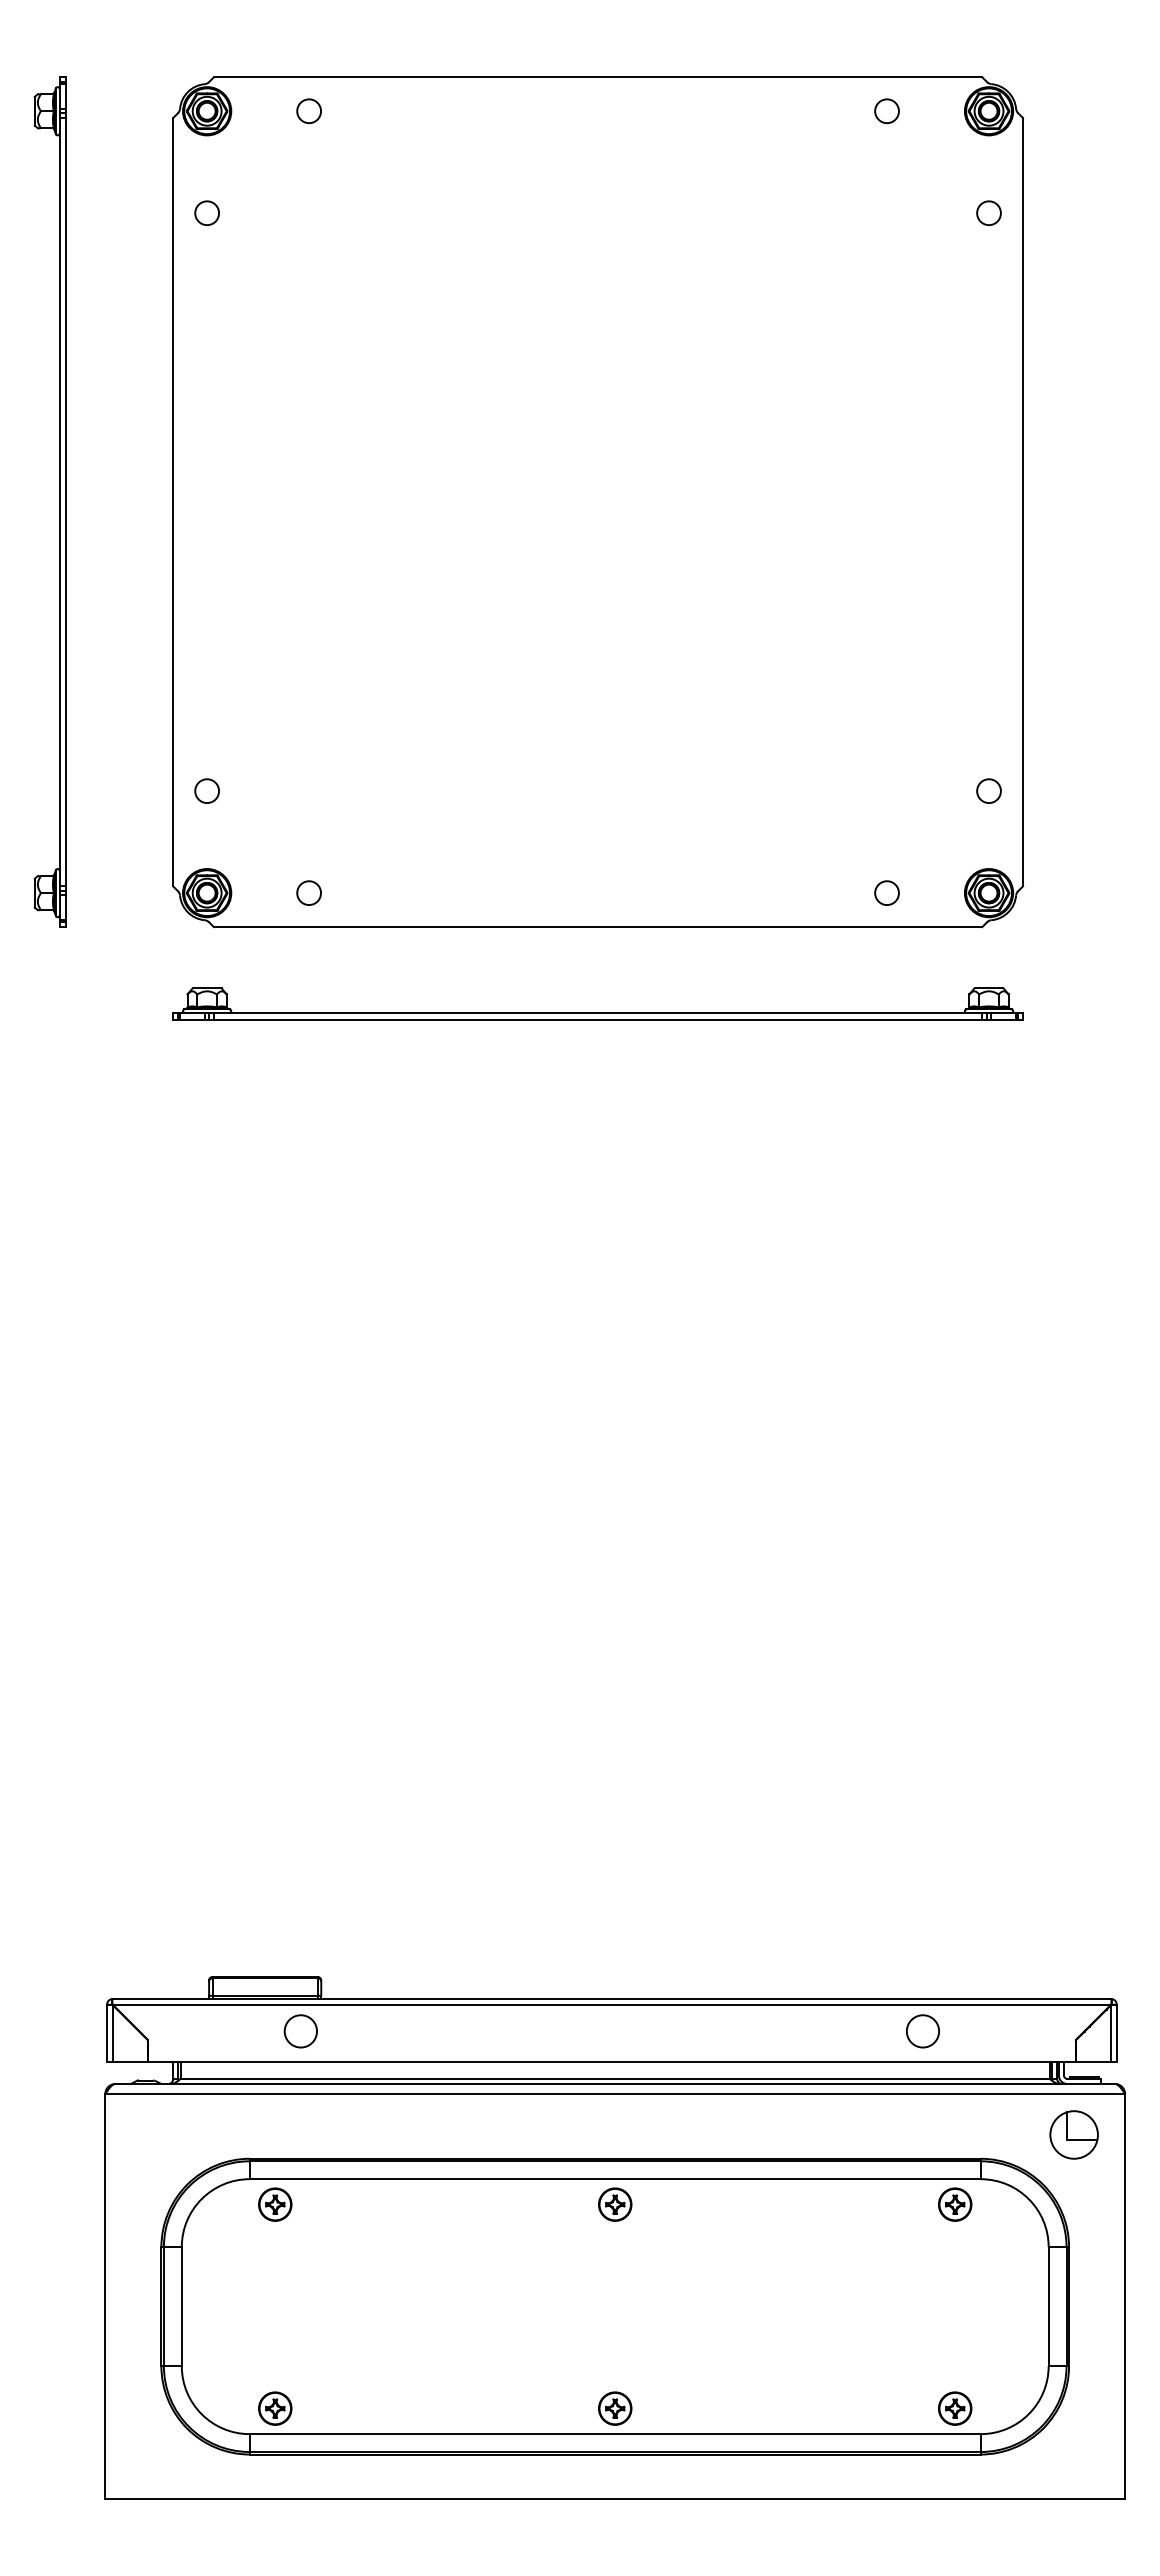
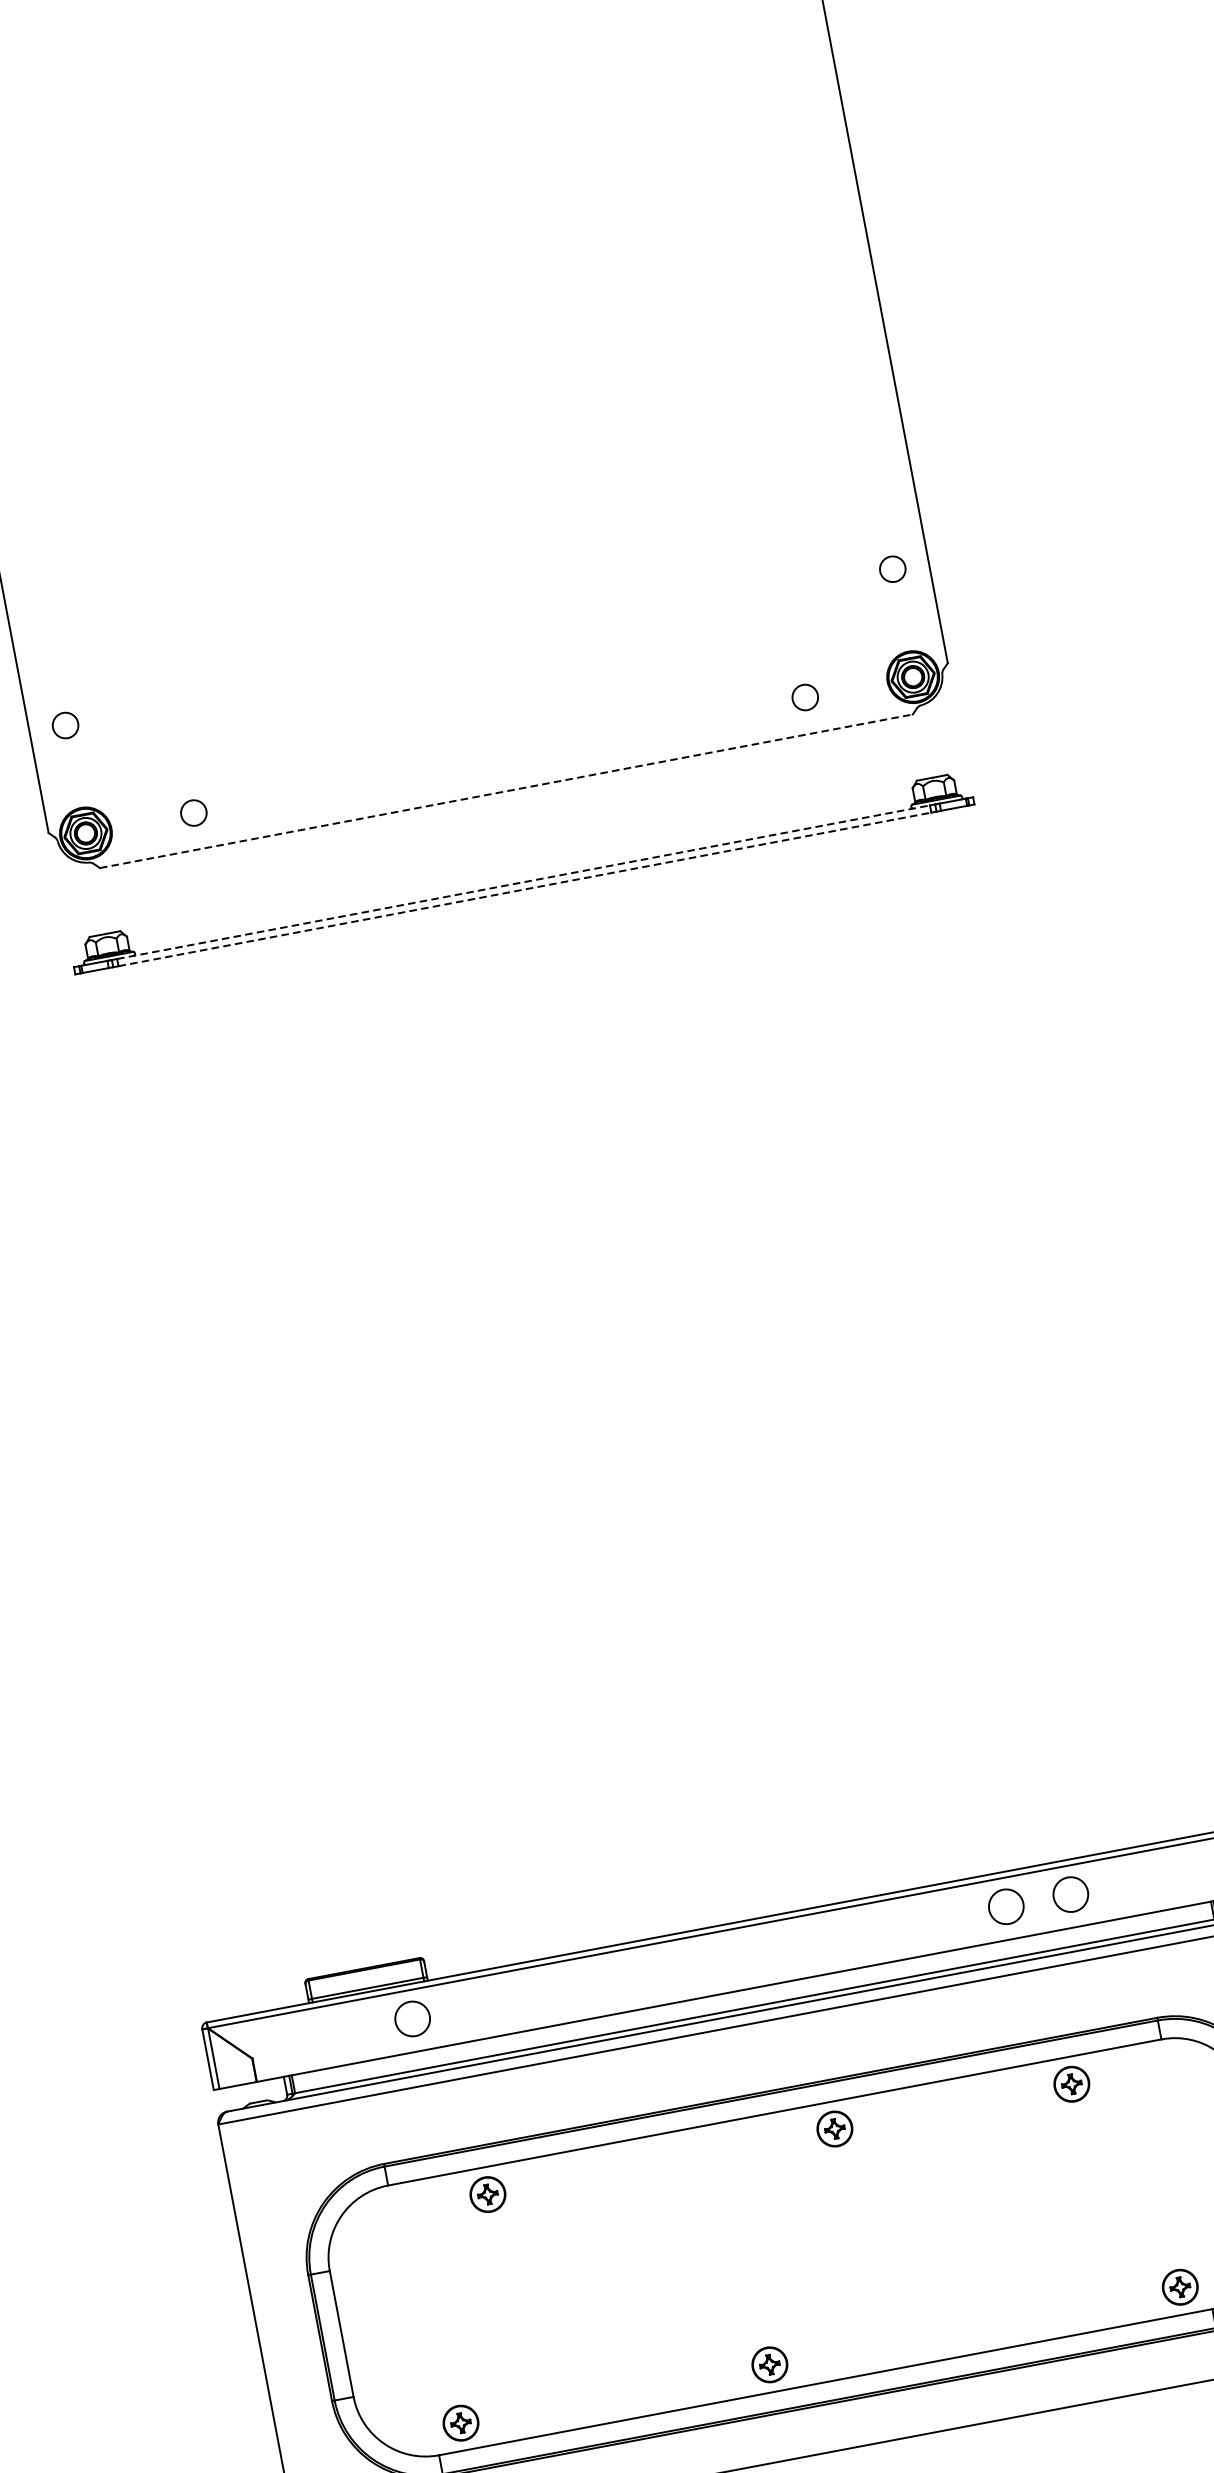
line: (598, 927) -> (506, 791), solid -> dashed
line: (598, 1013) -> (524, 882), solid -> dashed
line: (598, 1019) -> (525, 888), solid -> dashed
circle: (861, 2031) -> (1005, 1907), added
part: (275, 2204) -> (488, 2194), moved
part: (615, 2204) -> (835, 2128), moved
part: (955, 2204) -> (1072, 2084), moved
part: (615, 2408) -> (770, 2364), moved

